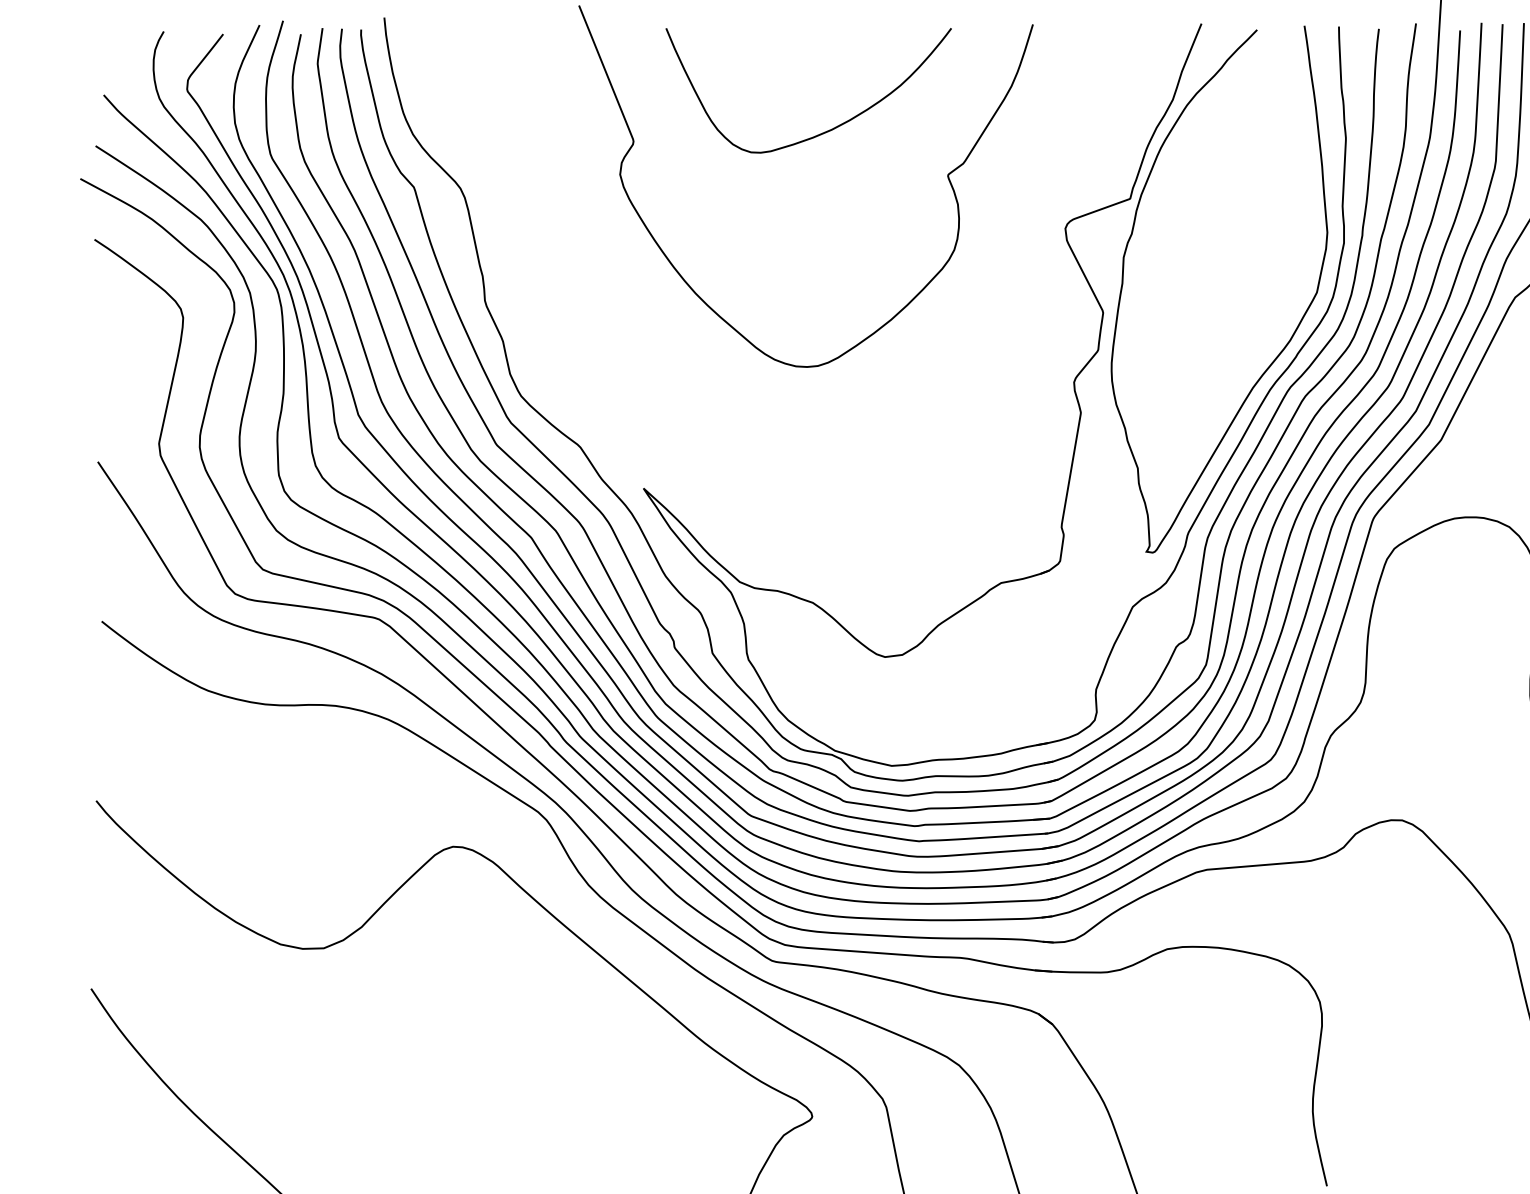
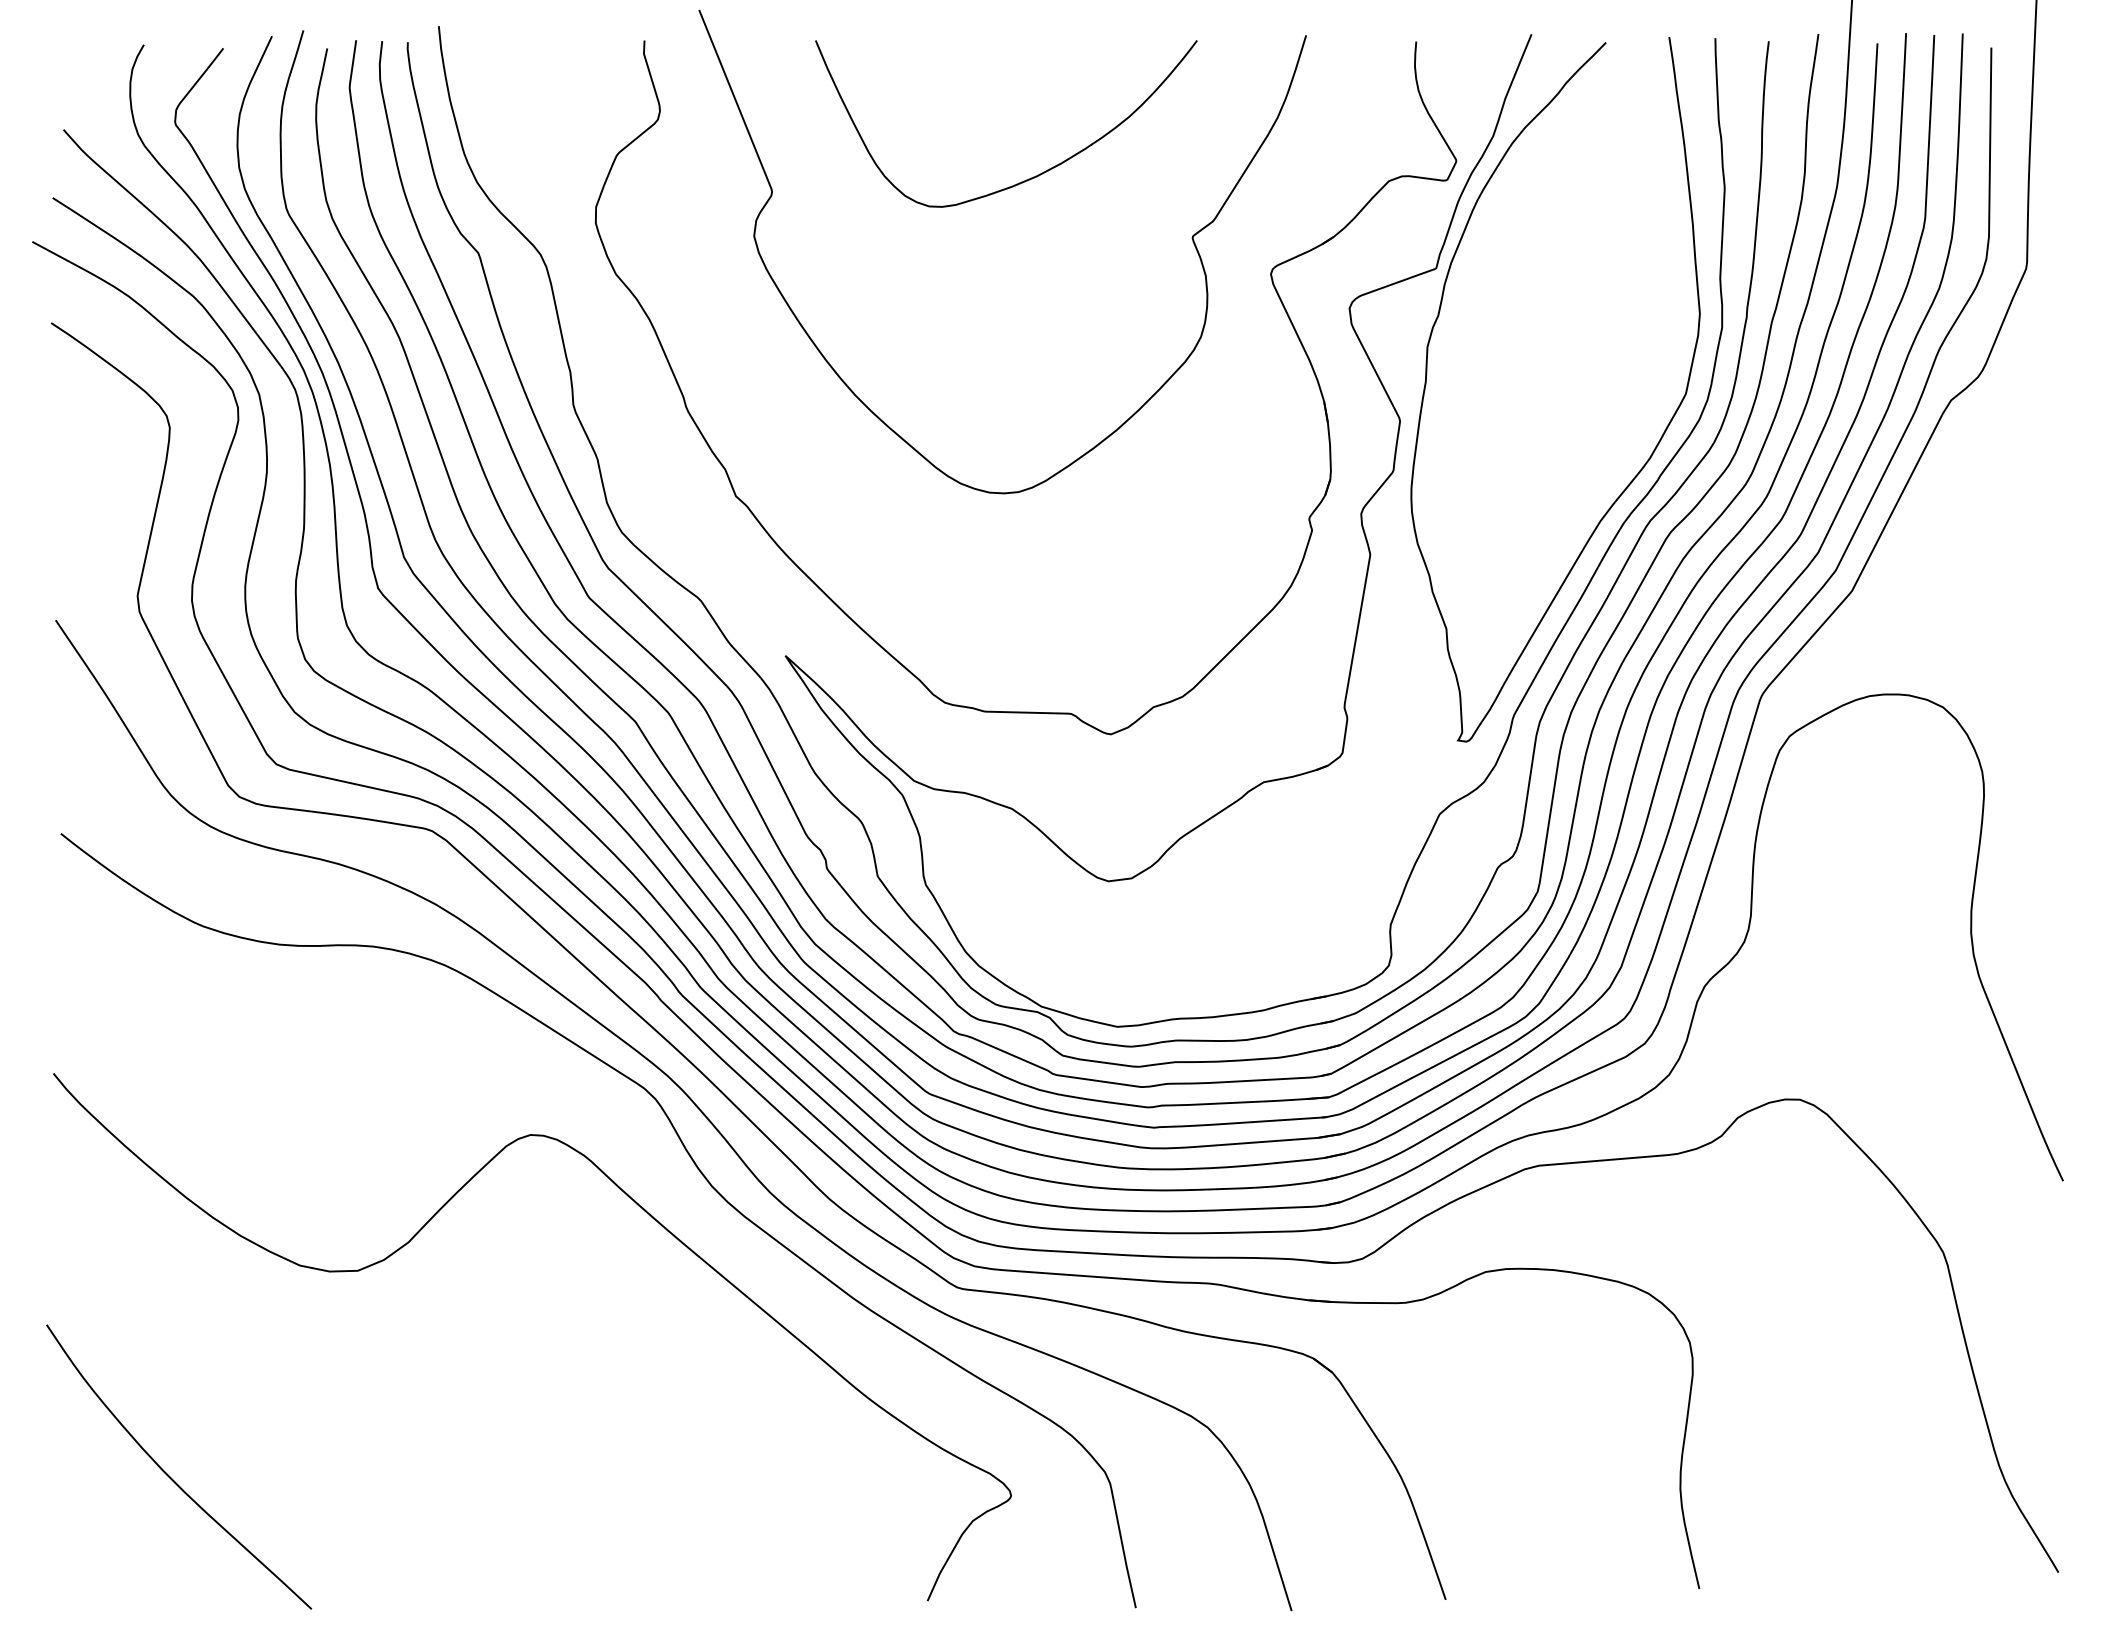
part: (1007, 211) -> (1272, 285), added

